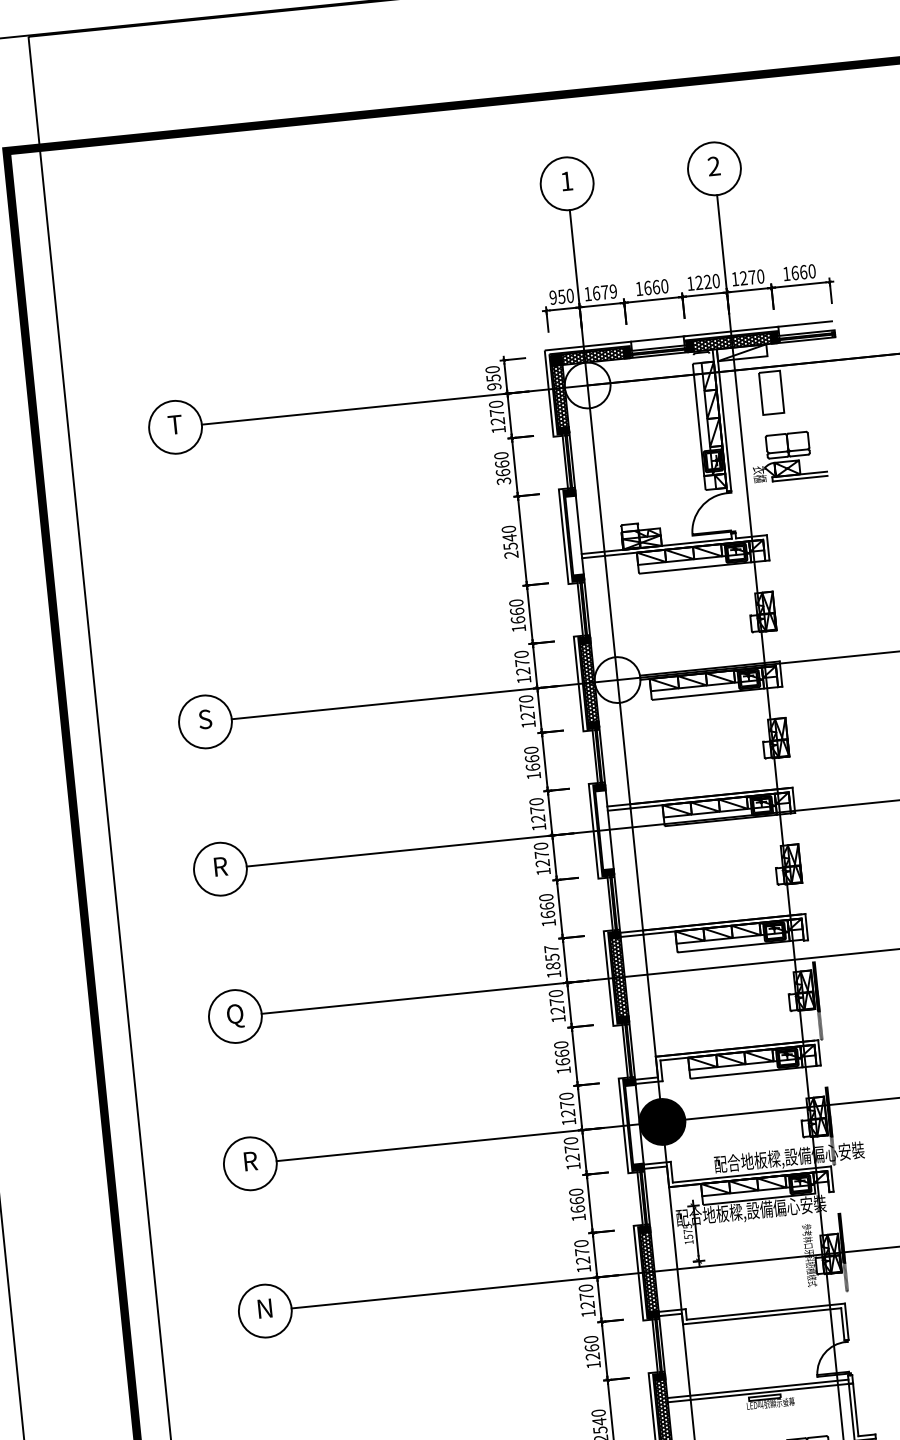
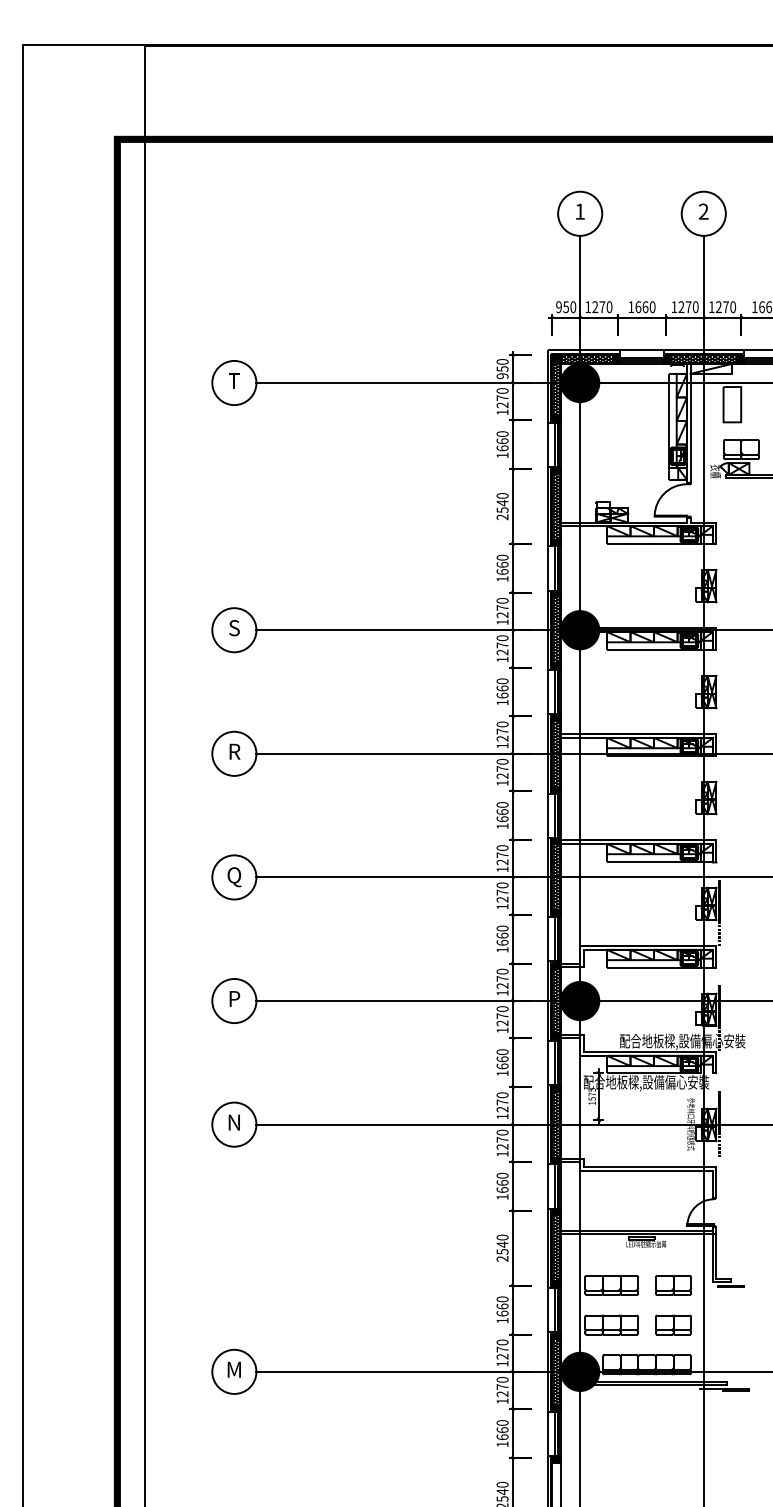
text: (707, 281) -> (688, 306), 1220 -> 1270
text: (605, 292) -> (602, 307), 1679 -> 1270
fill: (587, 384) -> (580, 382), added
line: (556, 462) -> (547, 444), added
text: (503, 481) -> (502, 455), 3660 -> 1660
hatch: (574, 535) -> (556, 506), added
line: (571, 610) -> (547, 568), added
fill: (617, 680) -> (580, 630), added
line: (586, 757) -> (547, 691), added
hatch: (604, 829) -> (556, 753), added
line: (601, 904) -> (547, 815), added
text: (552, 957) -> (502, 855), 1857 -> 1270
line: (616, 1052) -> (547, 939), added
hatch: (634, 1125) -> (556, 1001), added
text: (251, 1164) -> (235, 1001), R -> P
line: (630, 1199) -> (547, 1062), added
line: (645, 1346) -> (547, 1186), added
text: (592, 1355) -> (502, 1189), 1260 -> 1660

